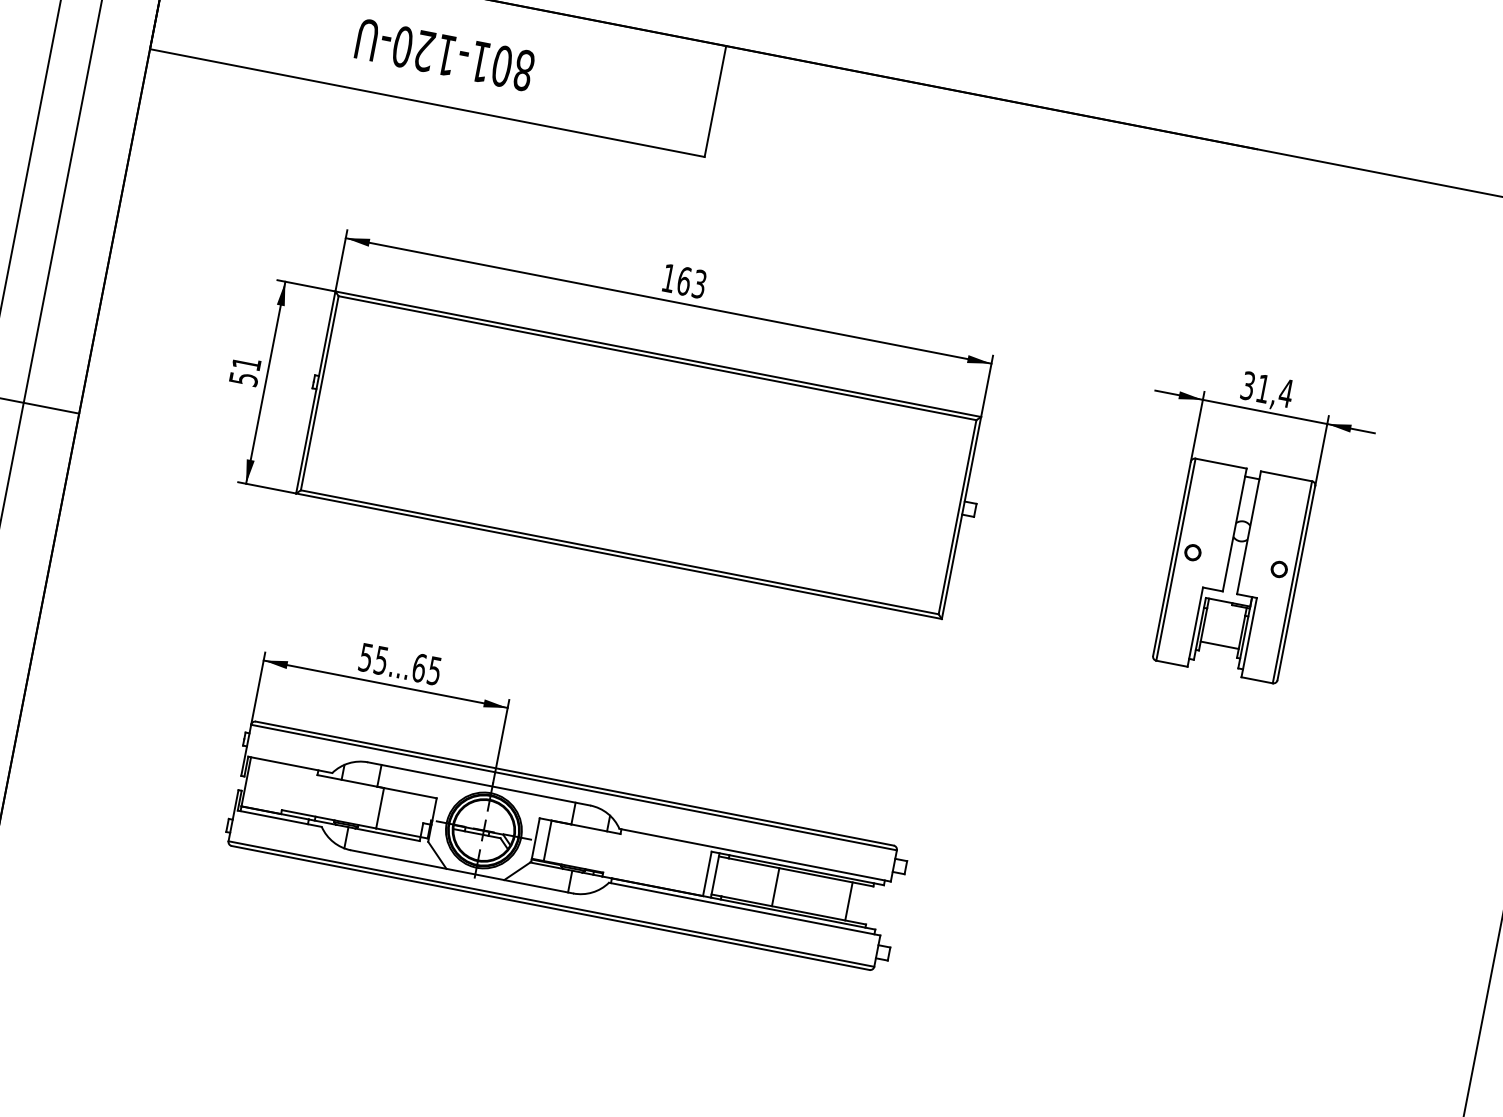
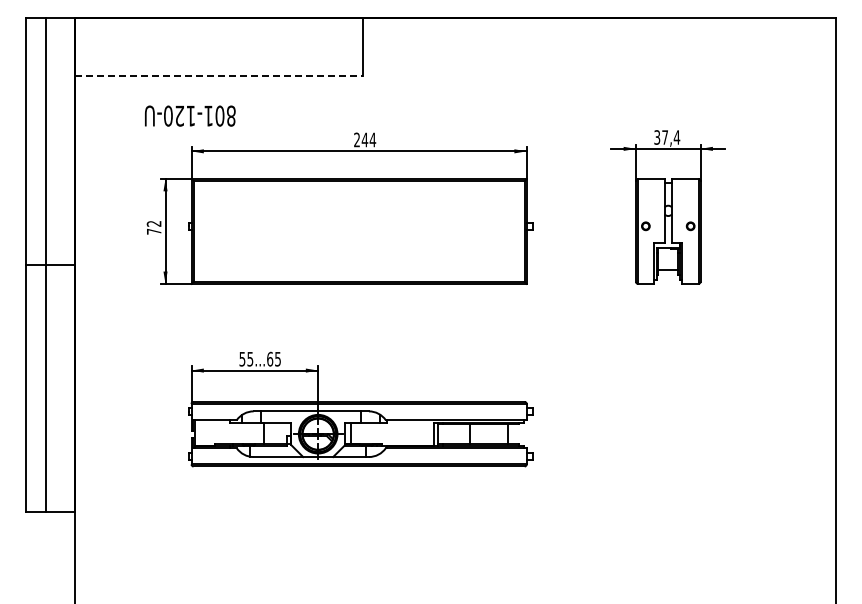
text: (445, 53) -> (190, 115), moved
line: (428, 102) -> (219, 75), solid -> dashed
text: (685, 280) -> (365, 139), 163 -> 244
text: (244, 370) -> (153, 227), 51 -> 72
text: (1262, 388) -> (664, 137), 31,4 -> 37,4

